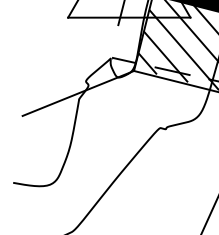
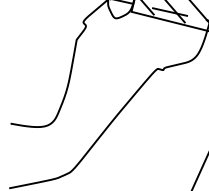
line: (78, 92) -> (75, 33), removed

